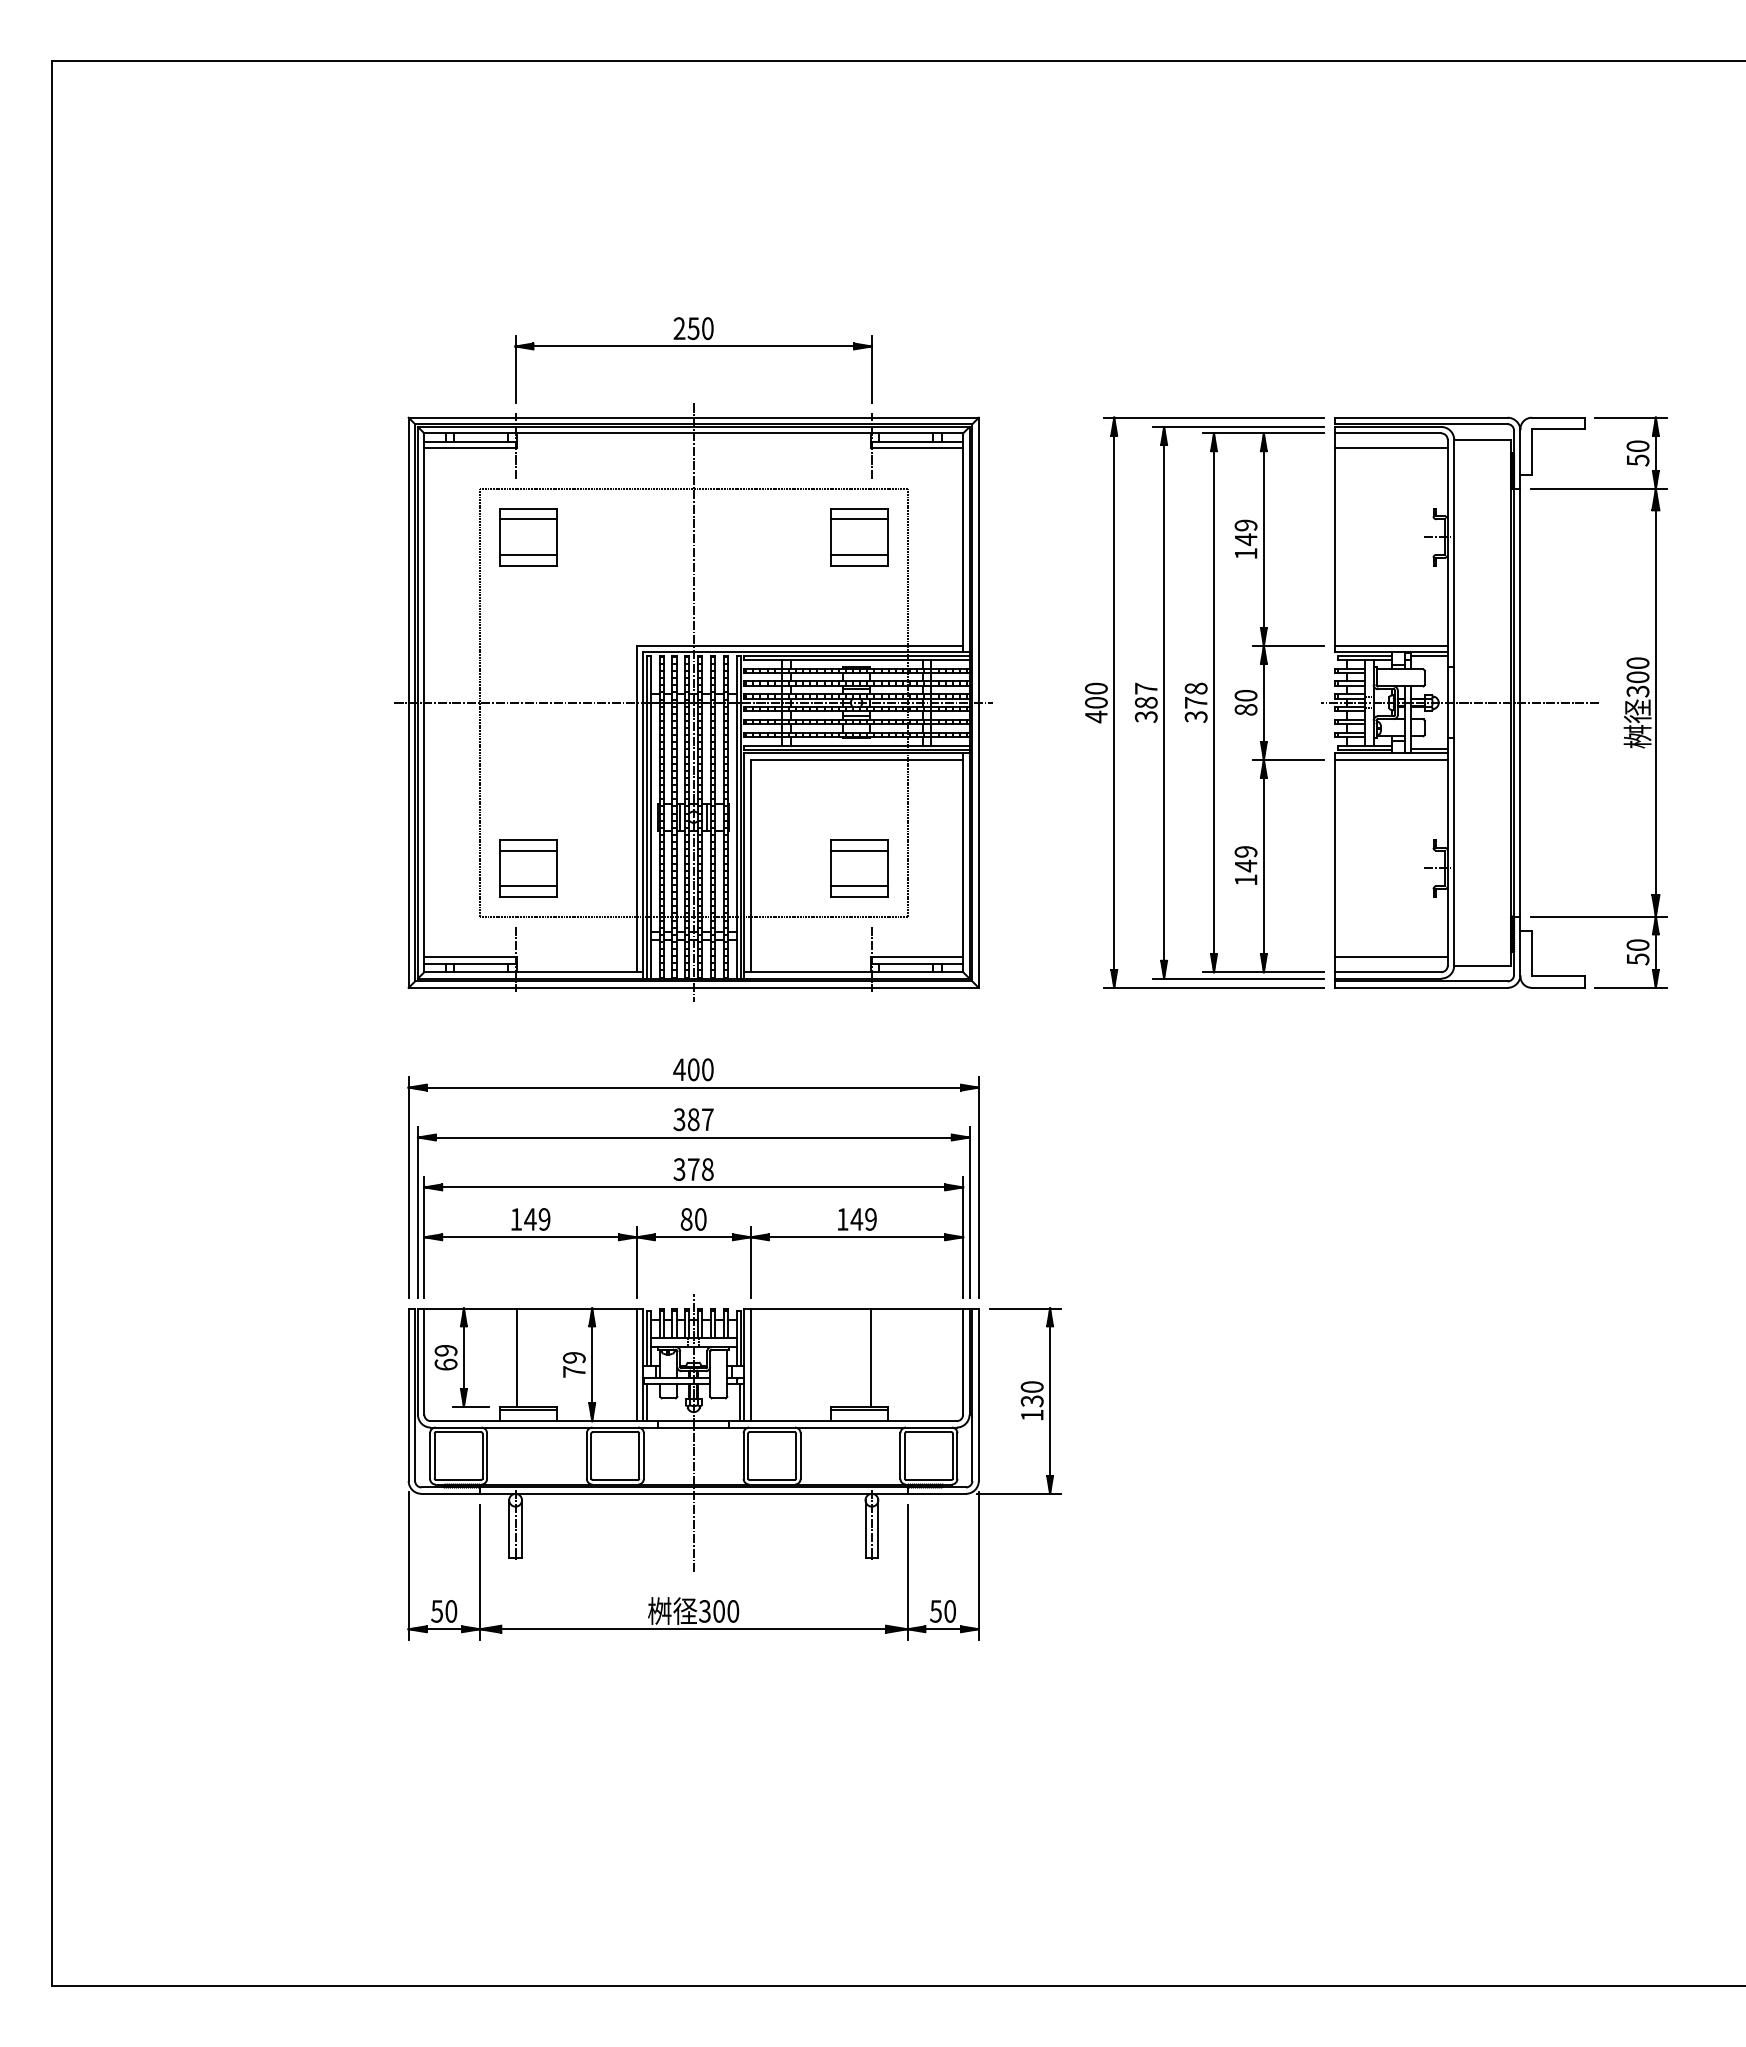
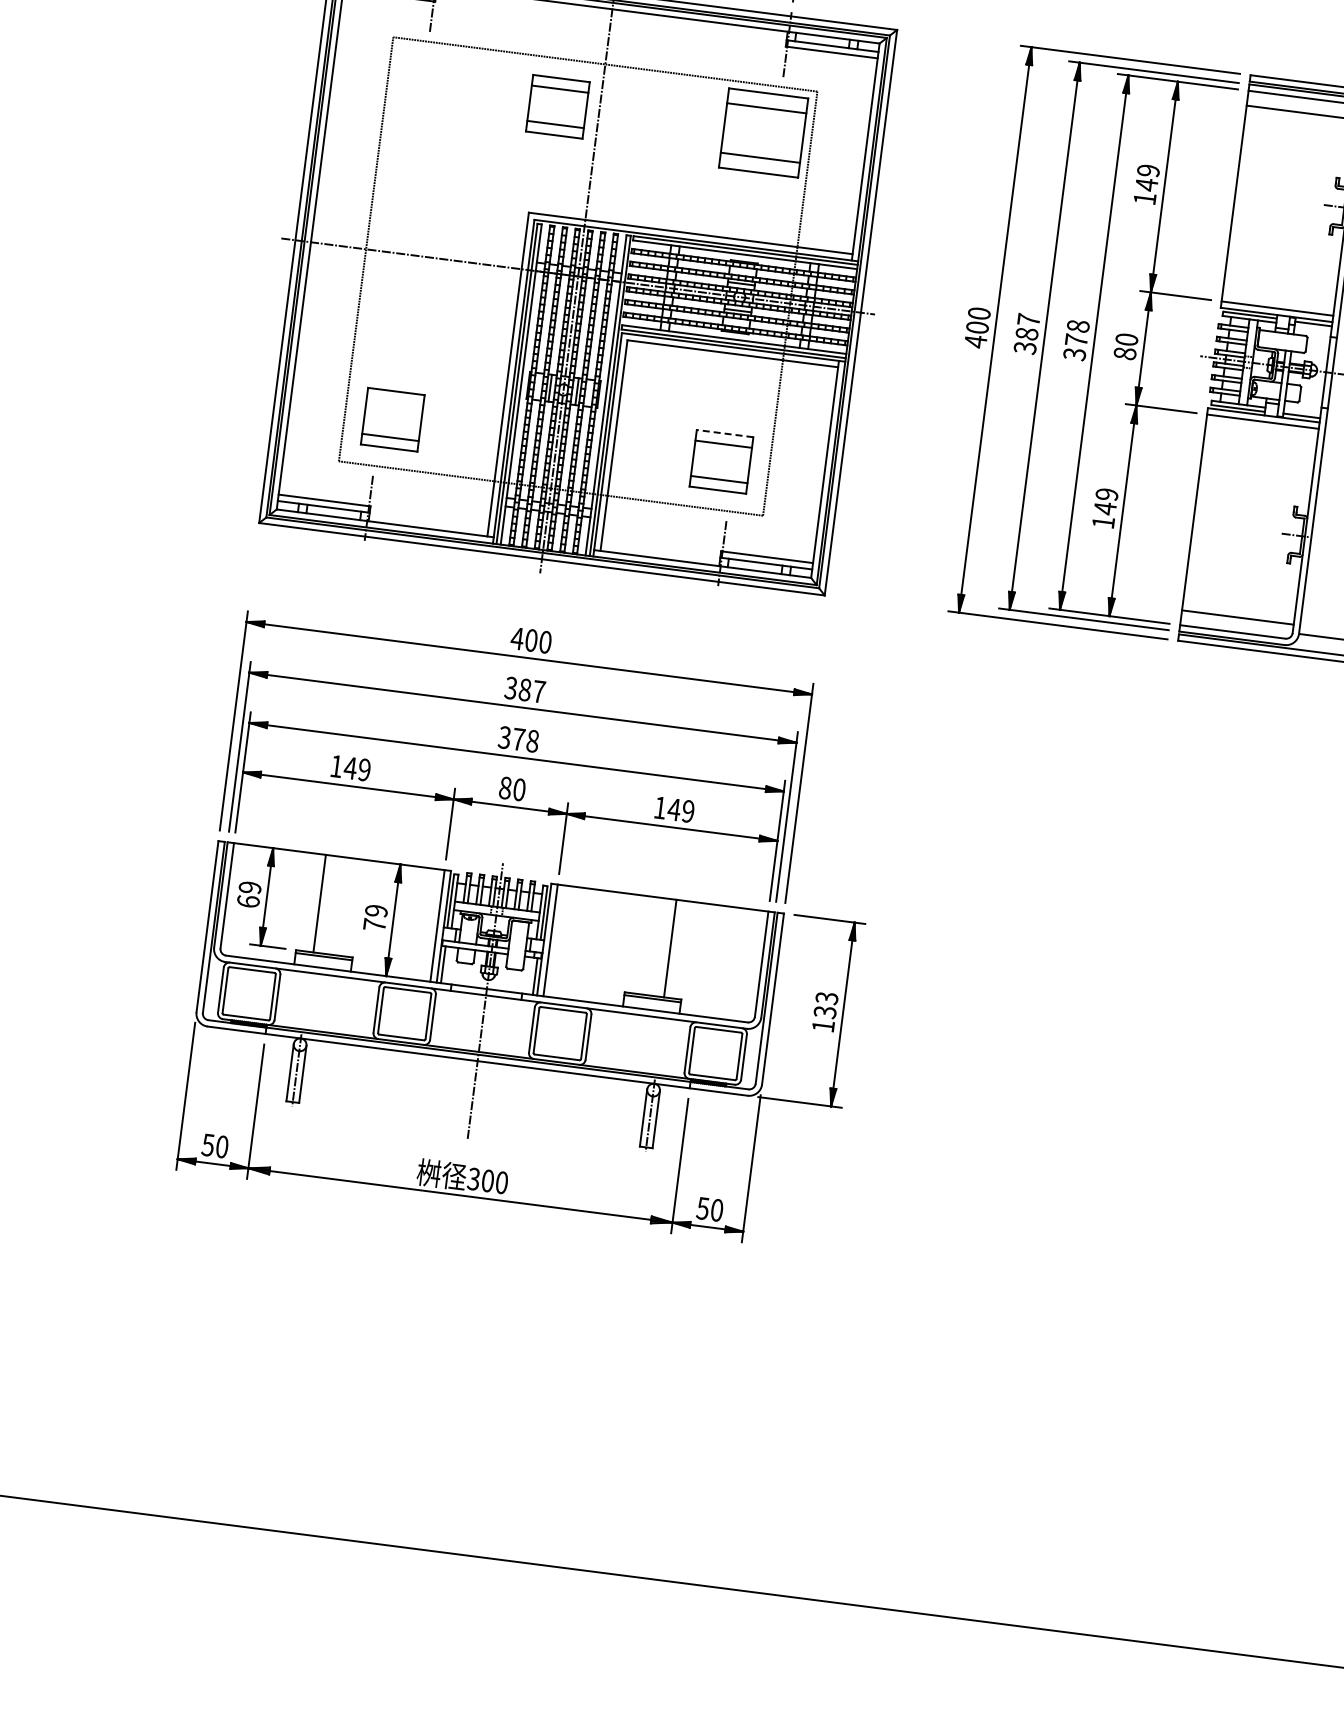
part: (528, 537) -> (558, 107), moved
part: (859, 537) -> (763, 133), size x1.4
line: (859, 839) -> (725, 433), solid -> dashed
line: (527, 850) -> (394, 401), removed
text: (1031, 1387) -> (826, 998), 130 -> 133

